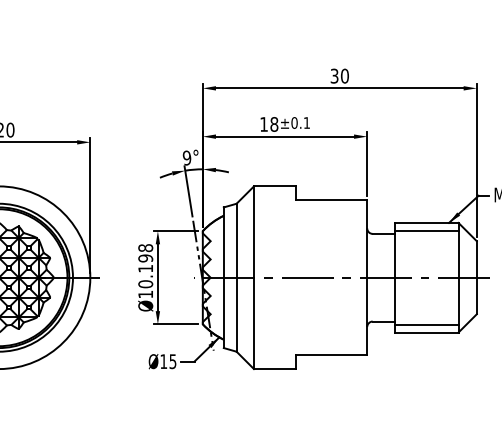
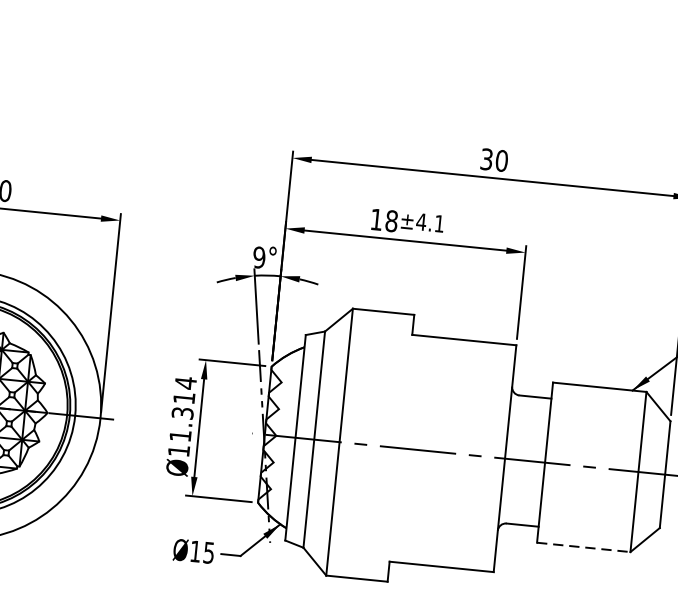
text: (294, 122) -> (421, 221), ±0.1 -> ±4.1
line: (426, 230) -> (598, 398), removed
text: (145, 265) -> (182, 408), Ø10.198 -> Ø11.314
line: (426, 324) -> (584, 535), removed
line: (426, 332) -> (583, 547), solid -> dashed

